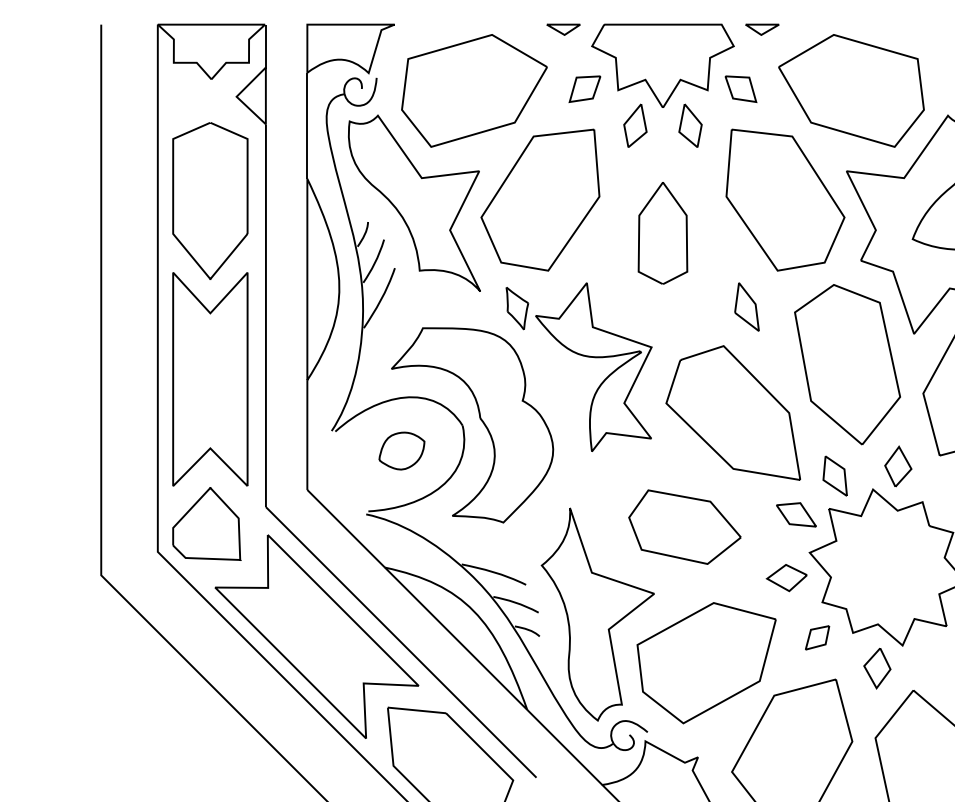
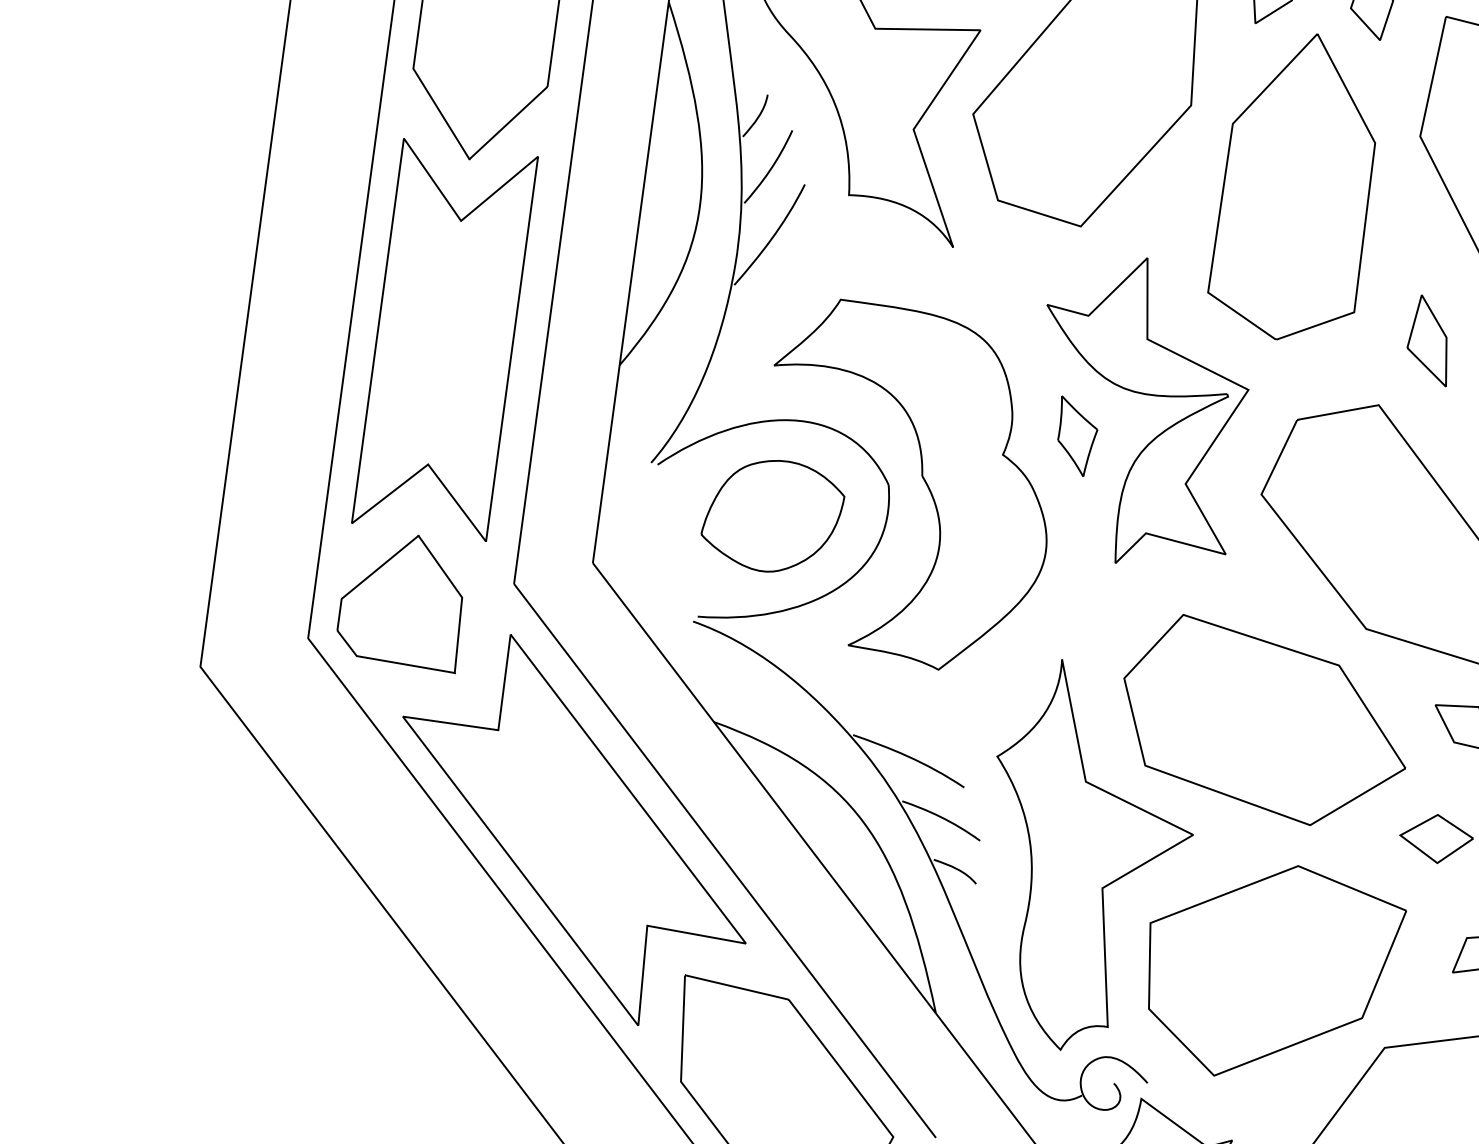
part: (662, 233) -> (1295, 187), size x1.67
part: (517, 308) -> (1076, 436), moved
part: (401, 450) -> (772, 514), size x1.67
part: (684, 526) -> (1264, 720), size x1.43

